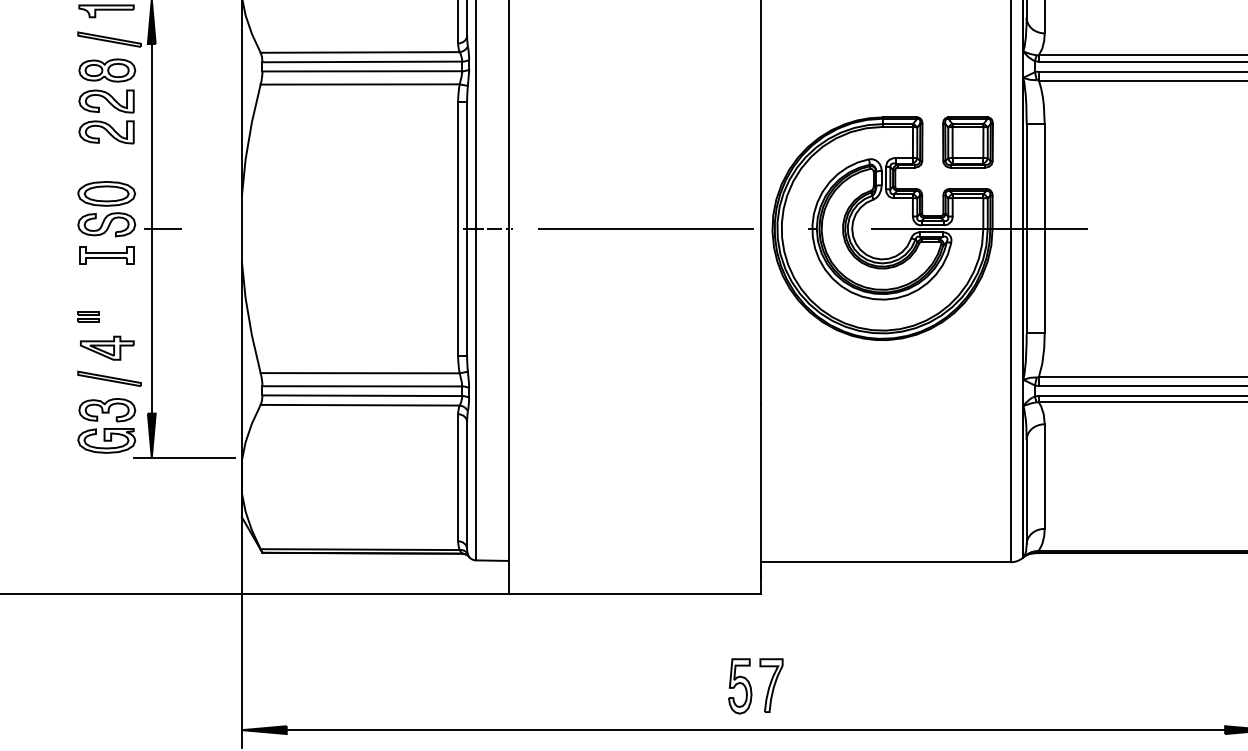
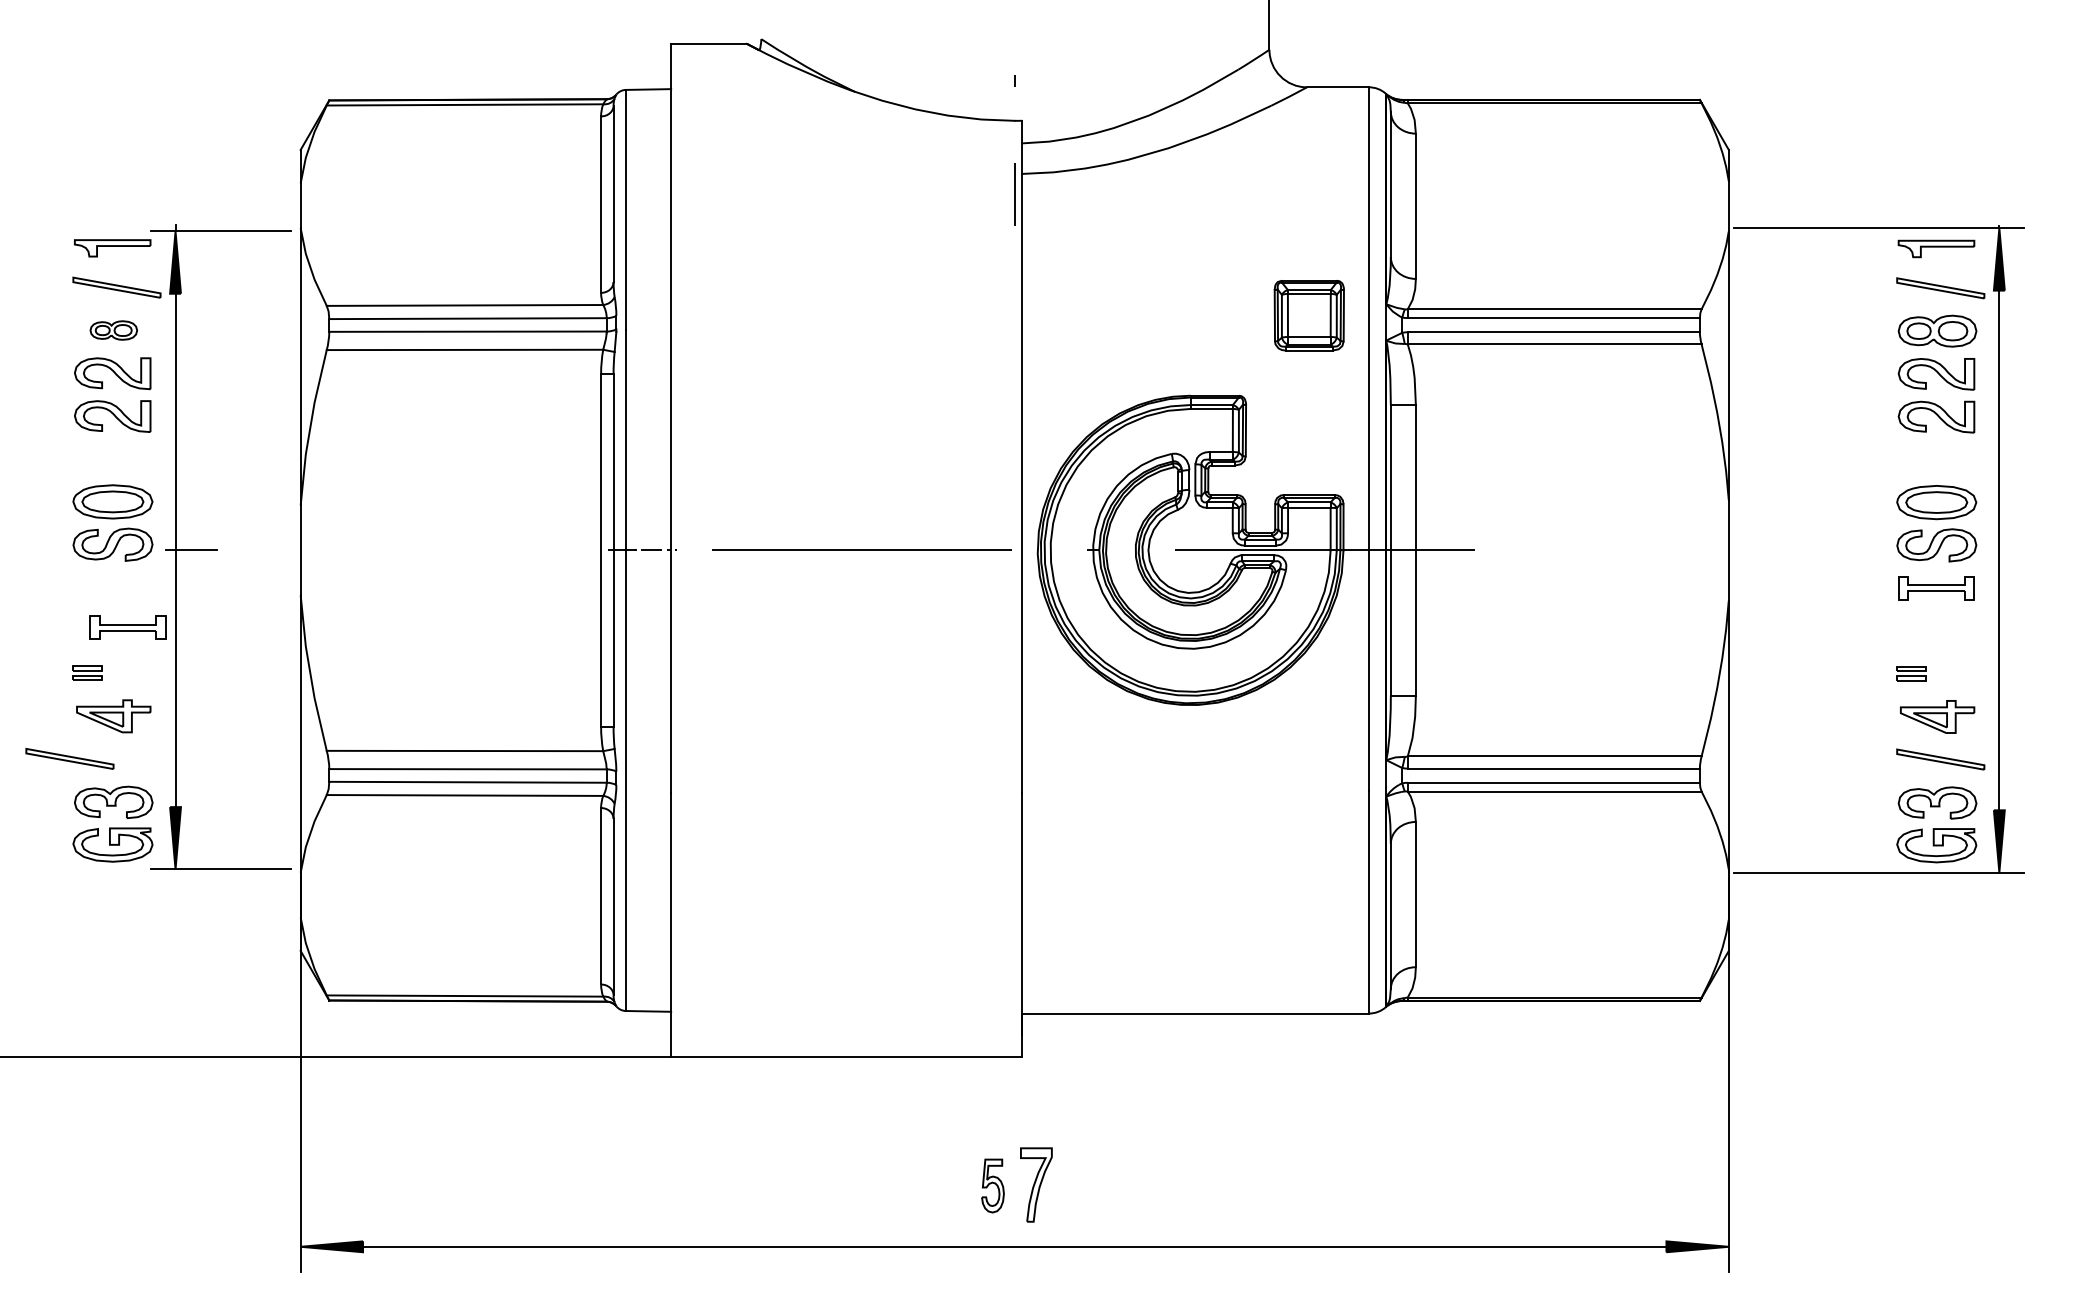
part: (107, 70) -> (113, 330), size x0.6
part: (967, 142) -> (1308, 315), moved
part: (106, 255) -> (127, 627), moved
part: (109, 378) -> (69, 758), moved
part: (739, 686) -> (992, 1185), size x0.7

